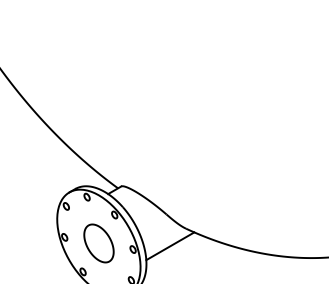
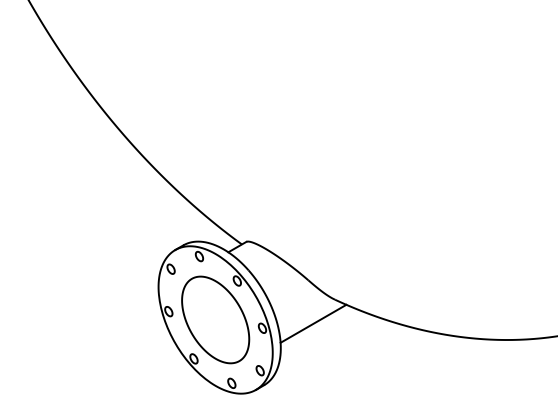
part: (98, 243) -> (215, 319), size x1.67

